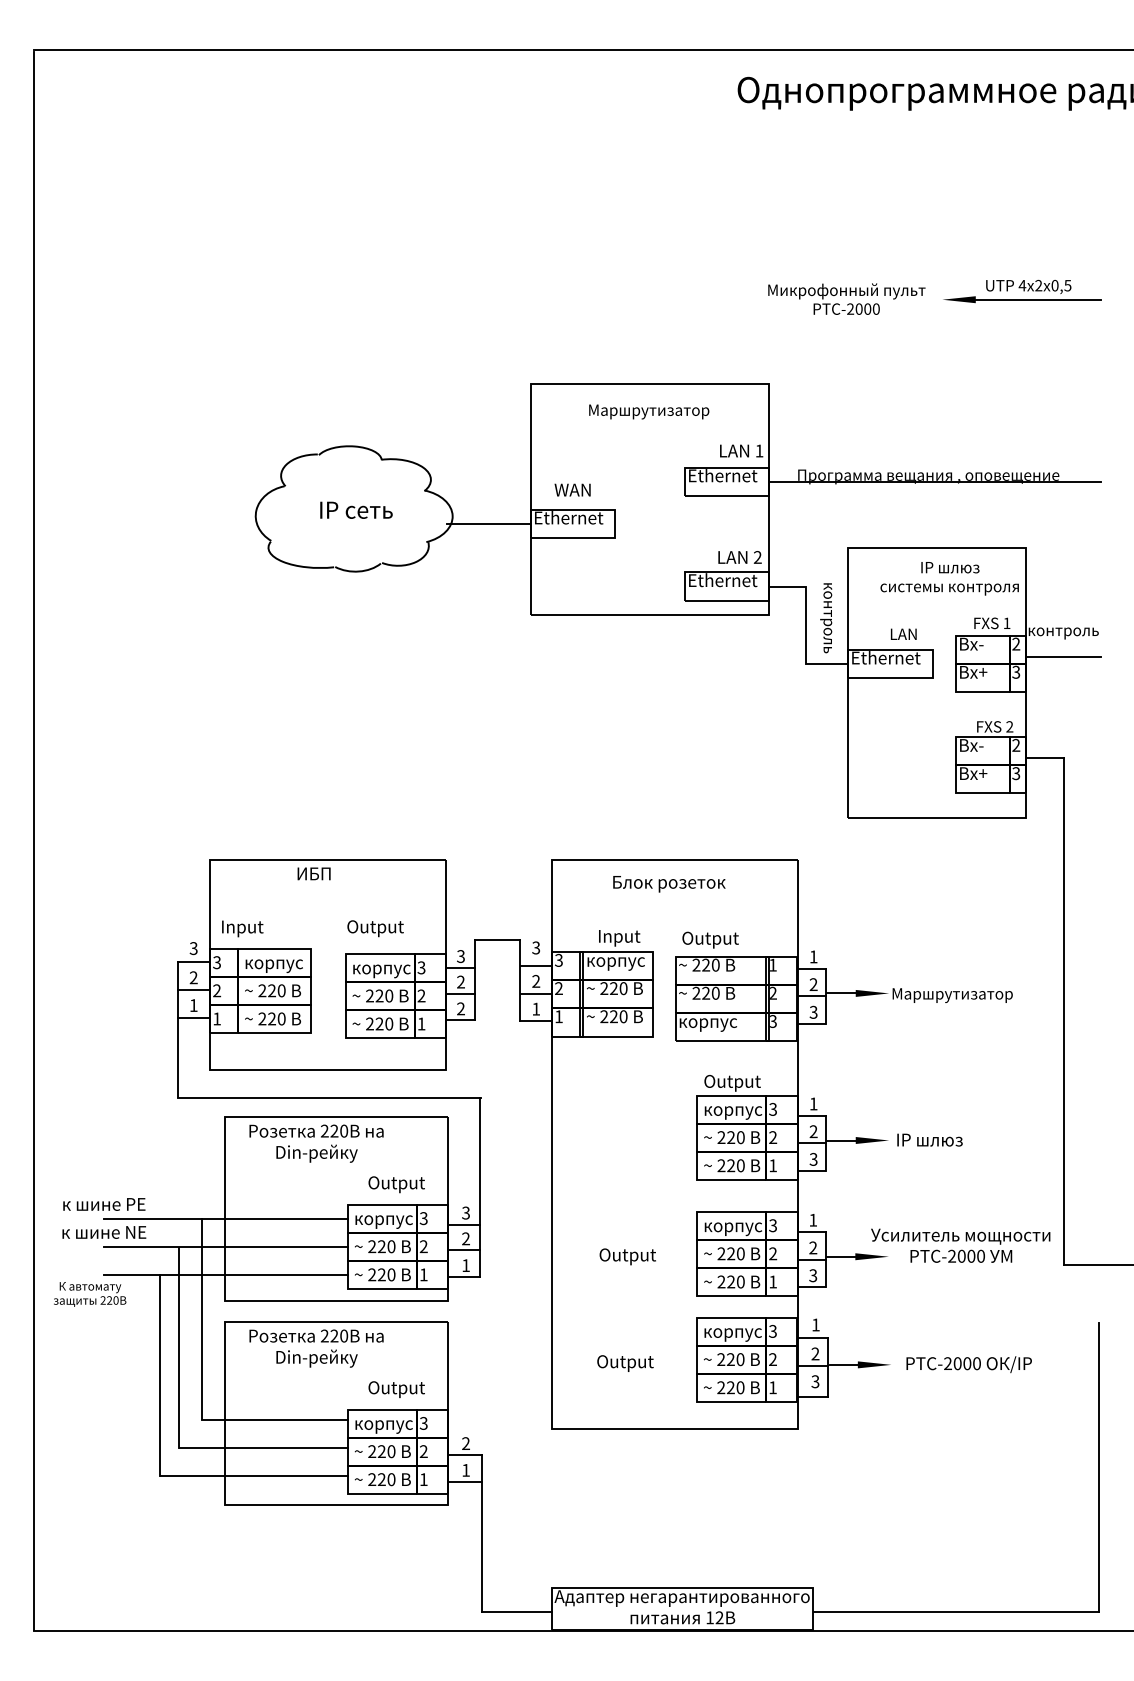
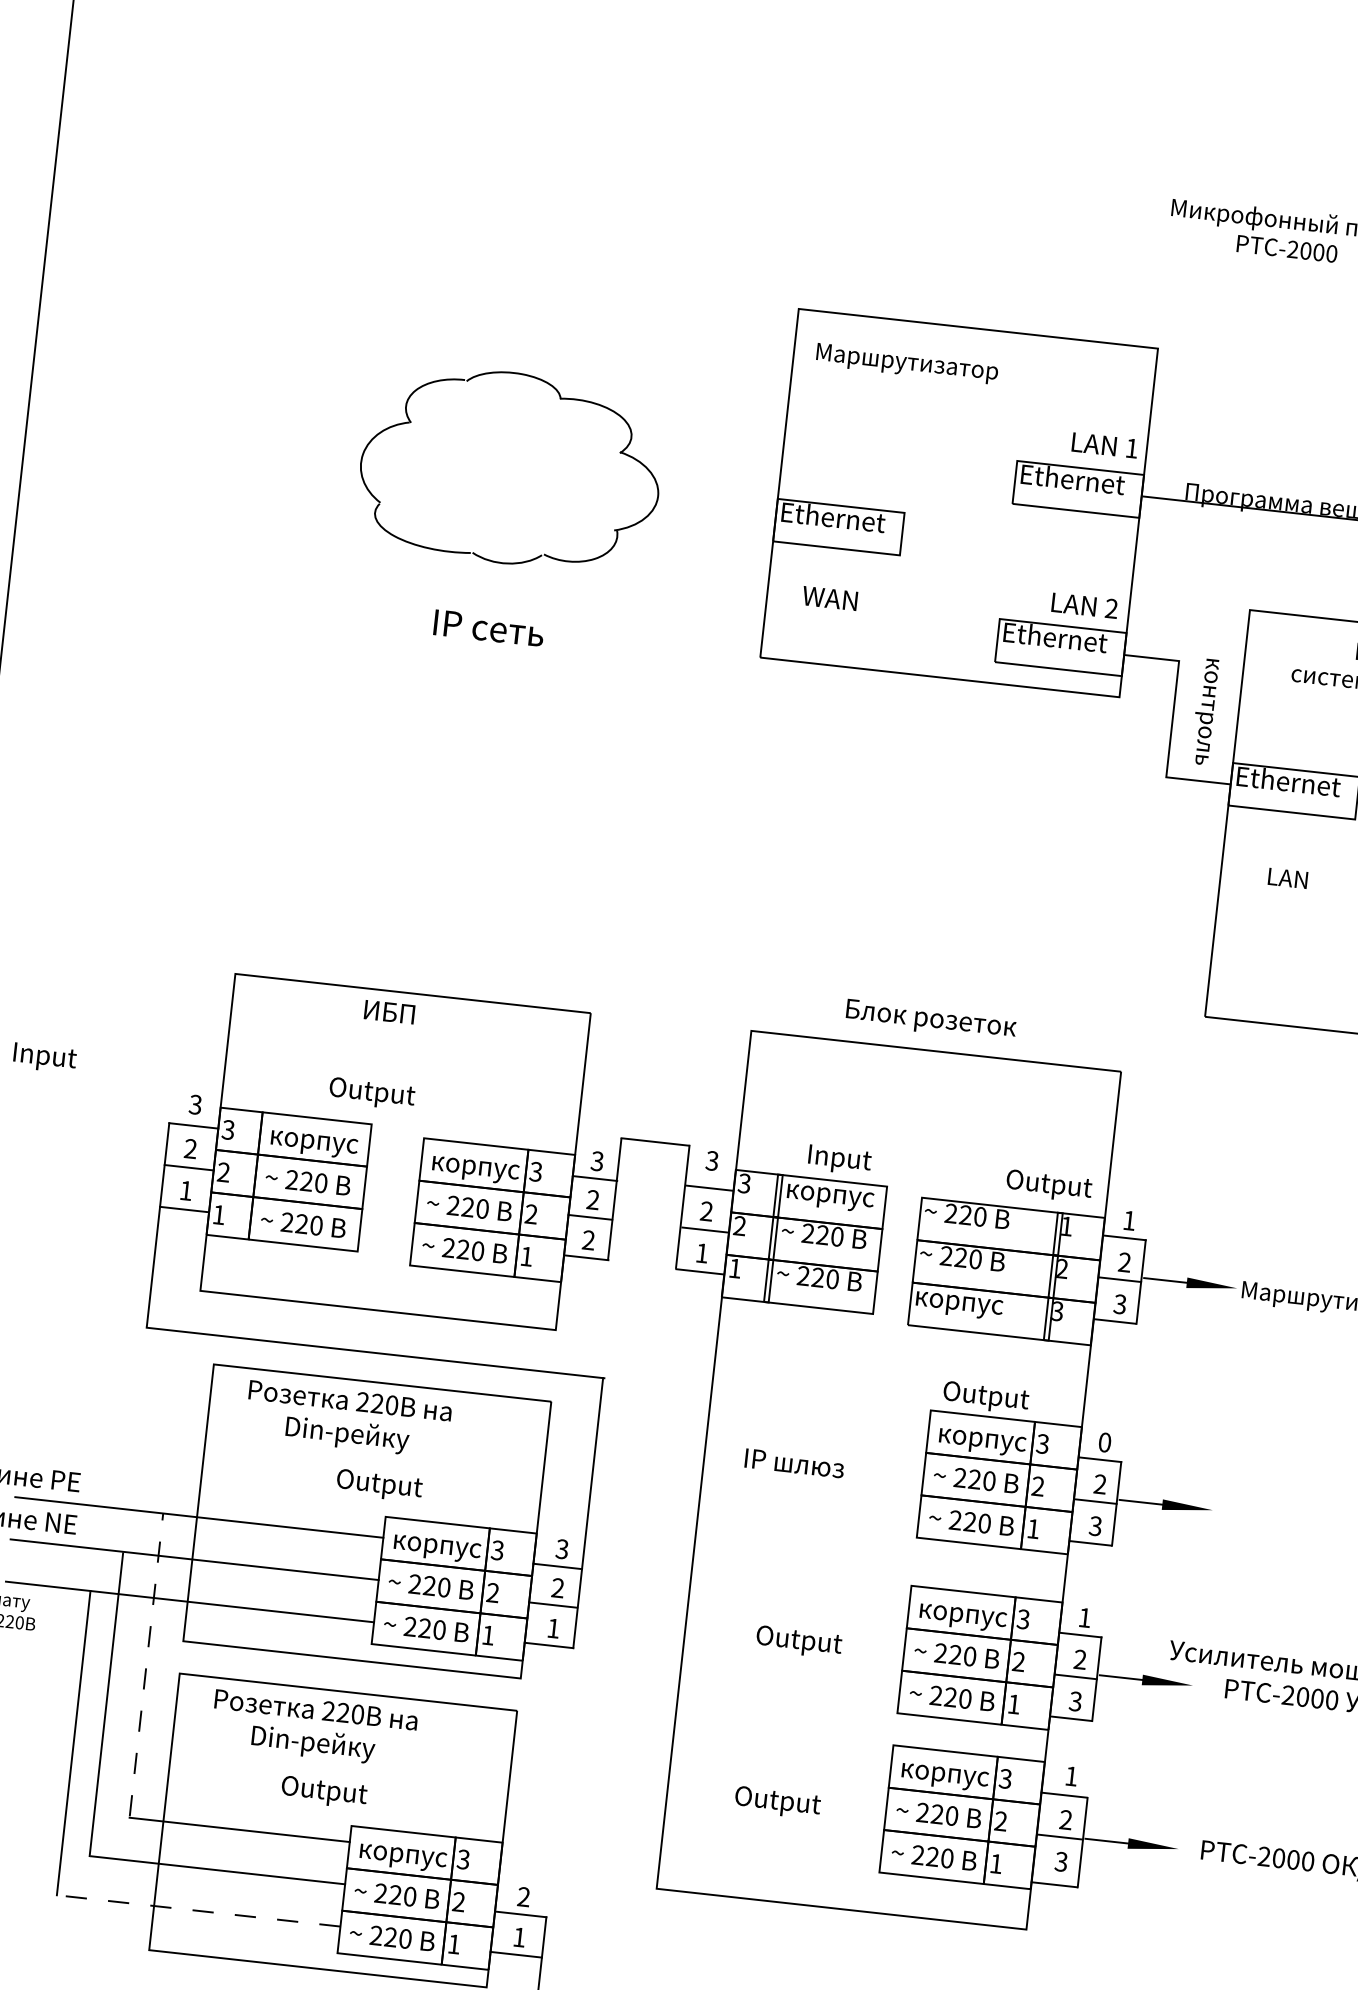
text: (649, 411) -> (907, 363), moved
text: (572, 489) -> (829, 597), moved
text: (356, 509) -> (489, 627), moved
line: (489, 523) -> (712, 512), removed
text: (903, 633) -> (1287, 877), moved
text: (669, 884) -> (931, 1021), moved
text: (242, 928) -> (44, 1057), moved
text: (375, 928) -> (372, 1093), moved
text: (710, 939) -> (1049, 1185), moved
text: (813, 1103) -> (1104, 1441), 1 -> 0
text: (929, 1139) -> (794, 1462), moved
text: (396, 1184) -> (379, 1485), moved
line: (202, 1318) -> (147, 1664), solid -> dashed
text: (396, 1389) -> (323, 1792), moved
line: (254, 1476) -> (199, 1911), solid -> dashed

